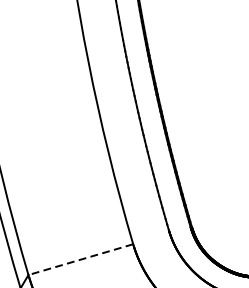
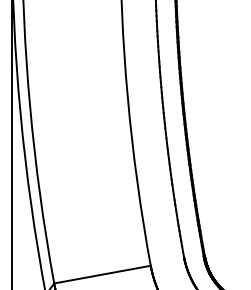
line: (80, 259) -> (102, 274), dashed -> solid

